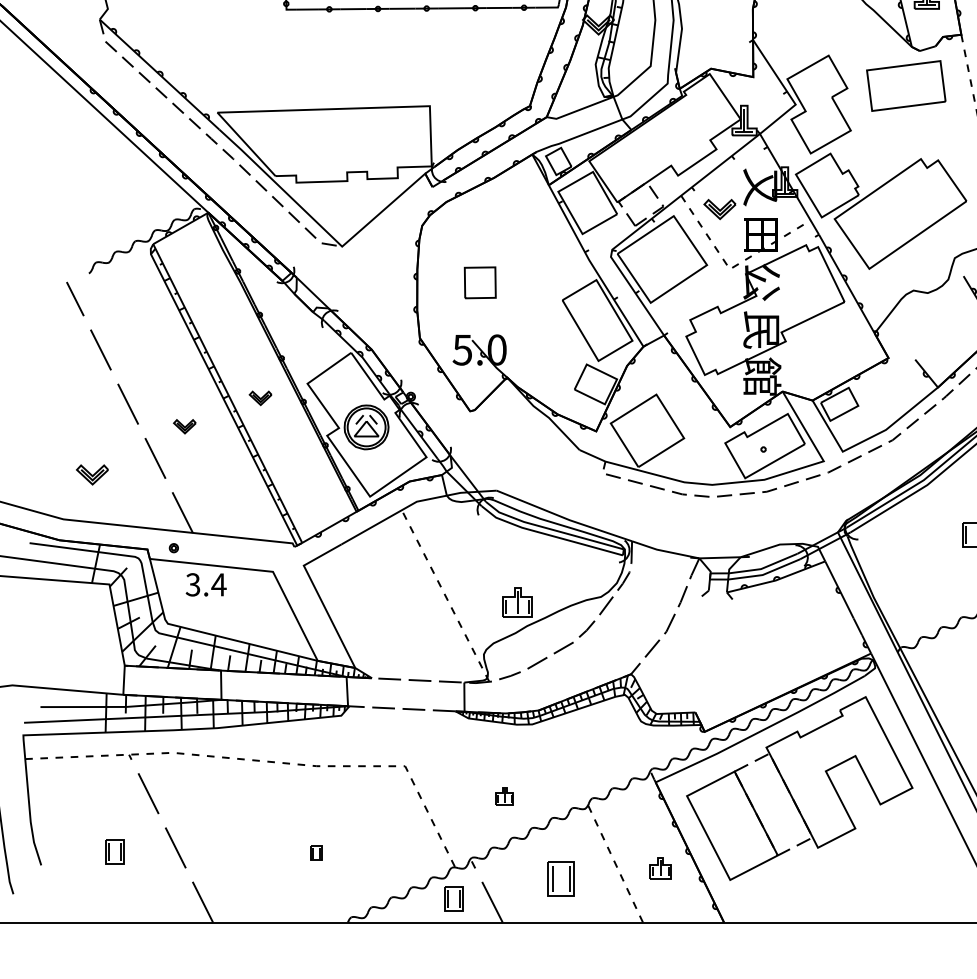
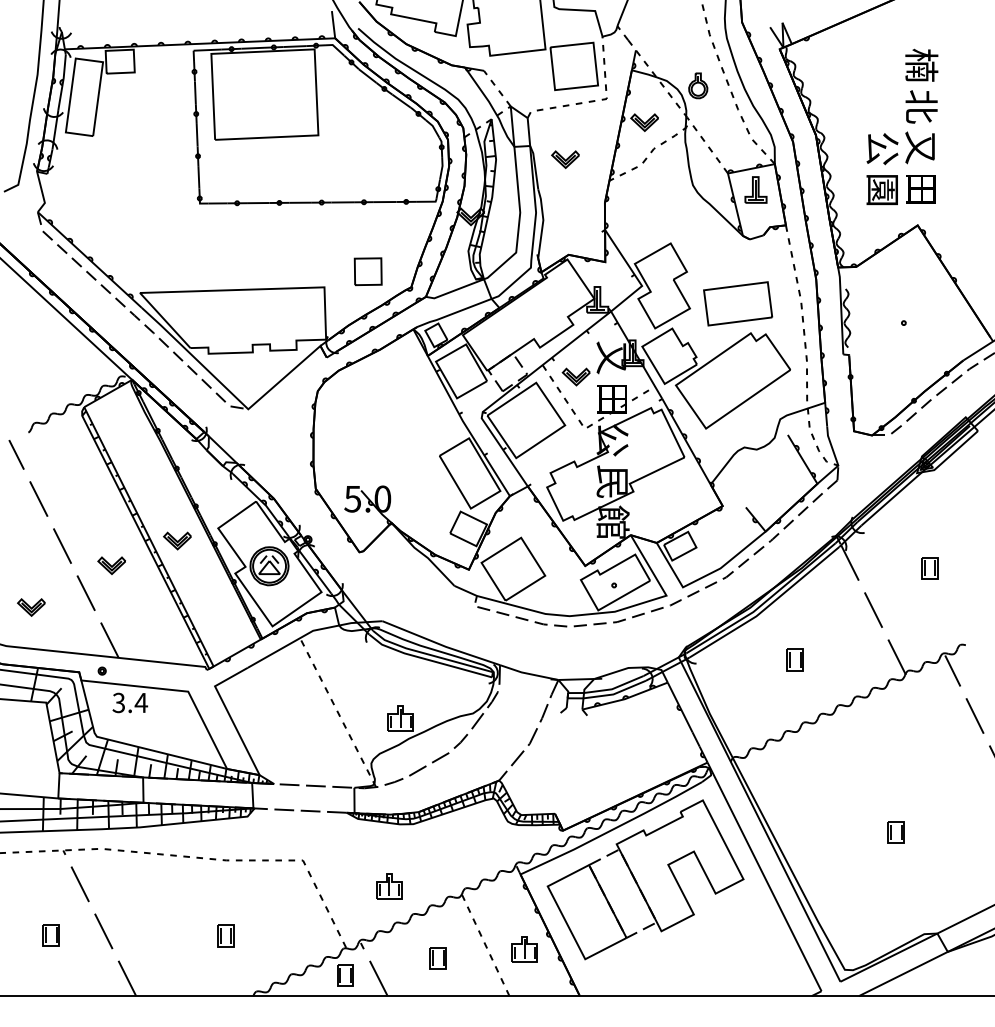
part: (906, 85) -> (738, 303), moved
part: (479, 282) -> (367, 271), moved
part: (260, 397) -> (177, 540), size x1.43
part: (184, 426) -> (111, 565), size x1.43
part: (504, 796) -> (389, 886), size x1.67
part: (315, 852) -> (225, 935), size x1.67
part: (660, 868) -> (524, 949), size x1.43
part: (560, 879) -> (437, 958), size x0.71

